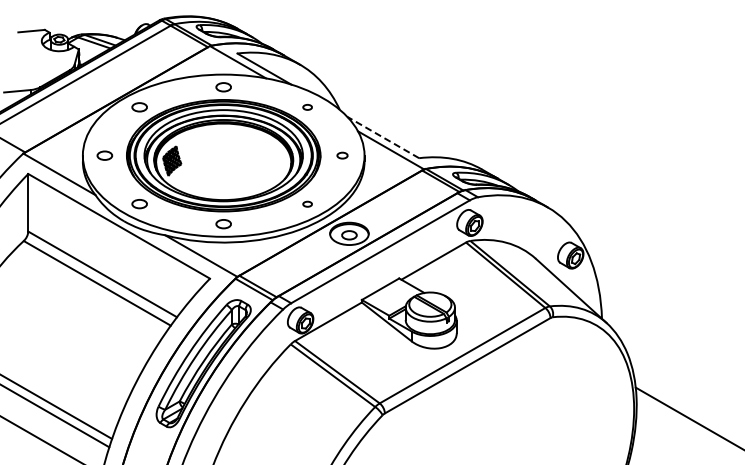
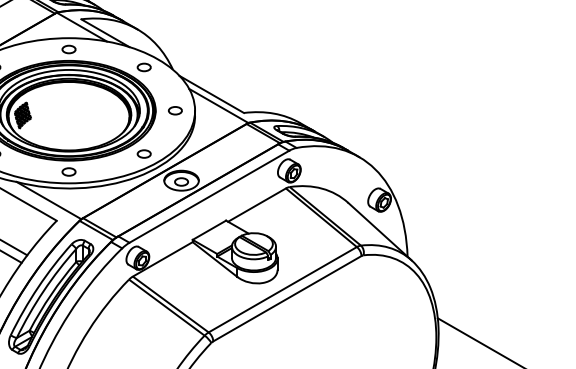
part: (307, 107) -> (144, 67), size x1.67
line: (382, 137) -> (211, 94), dashed -> solid
part: (342, 155) -> (175, 110), size x1.43
part: (307, 204) -> (144, 154), size x1.67

